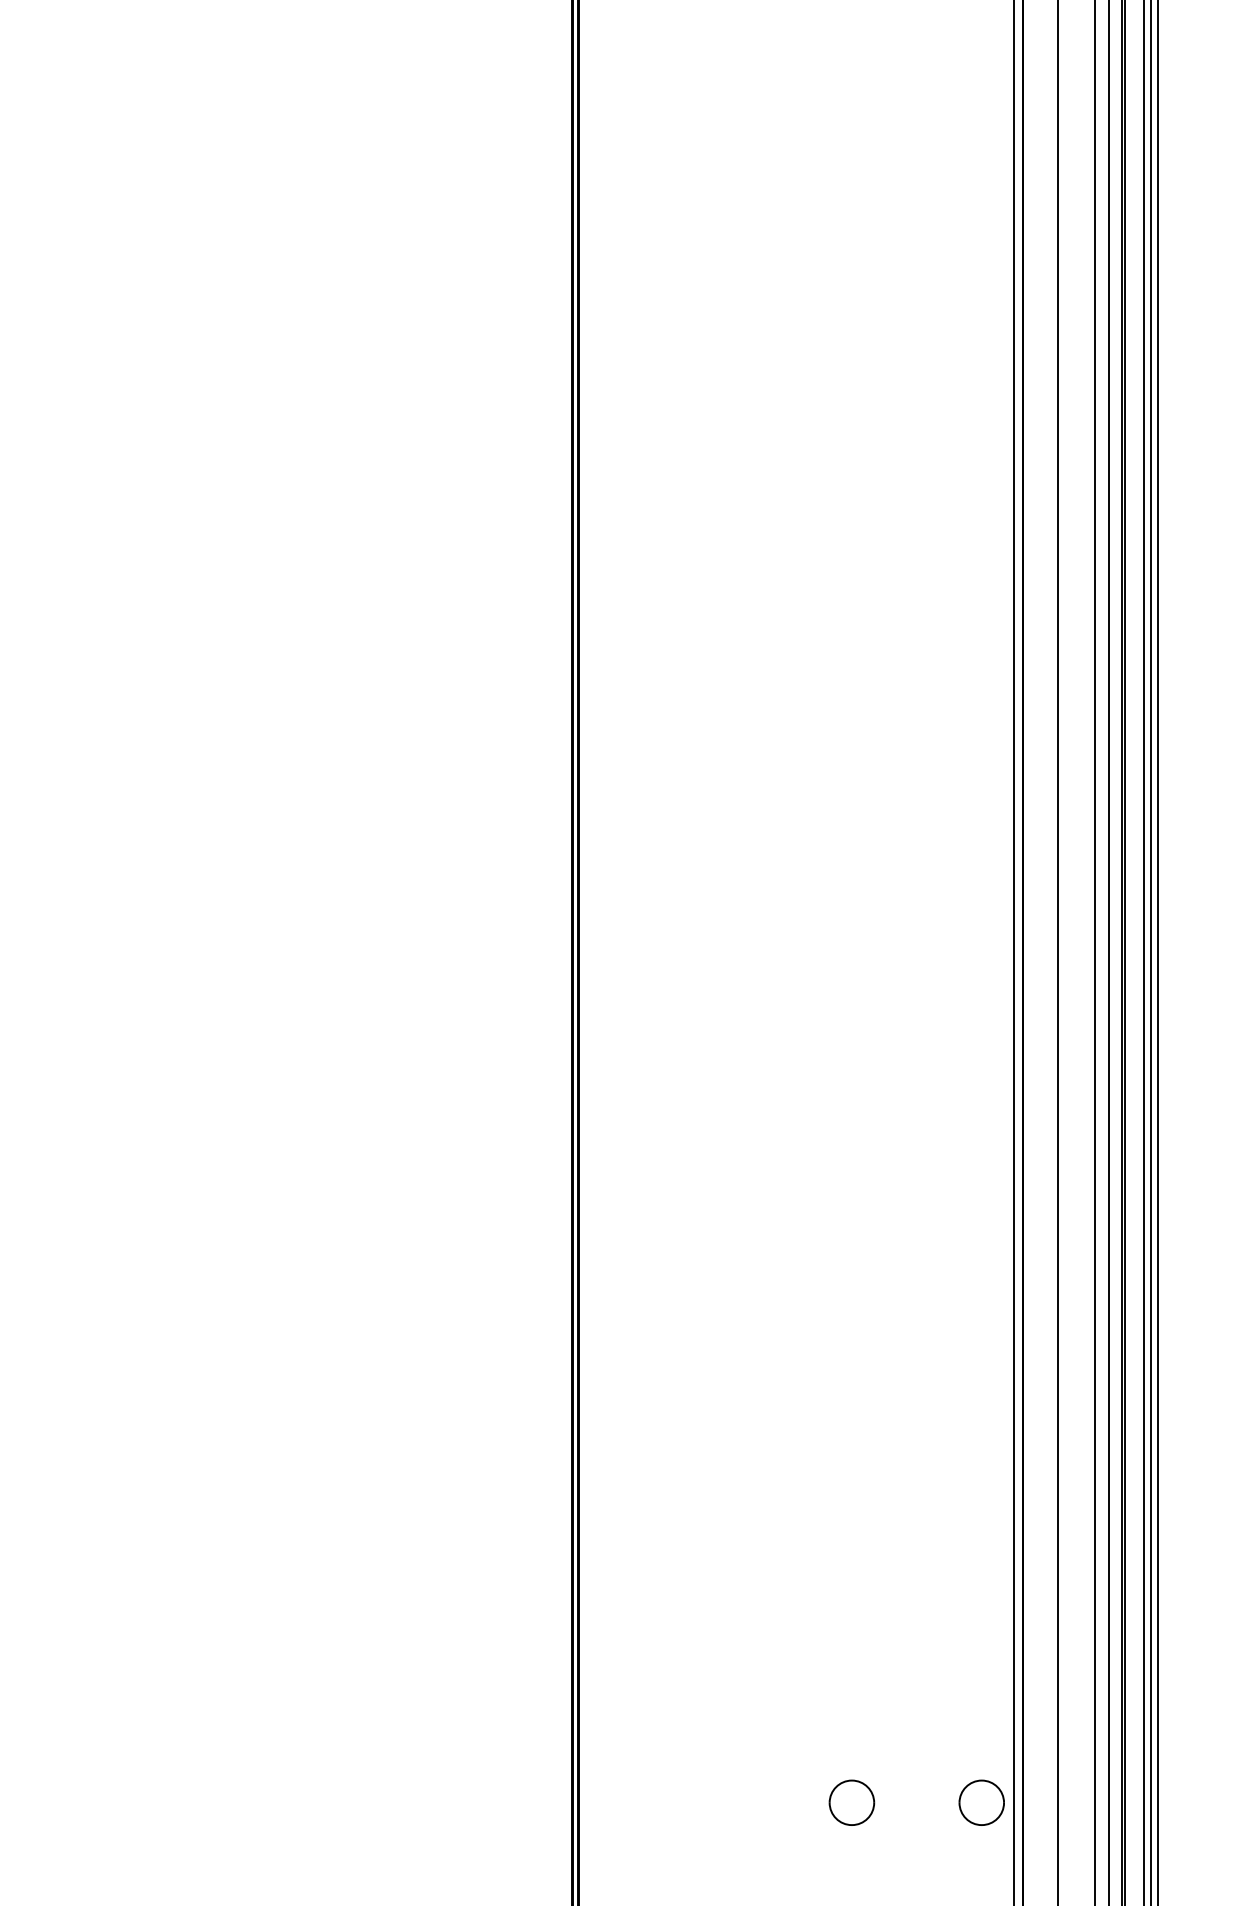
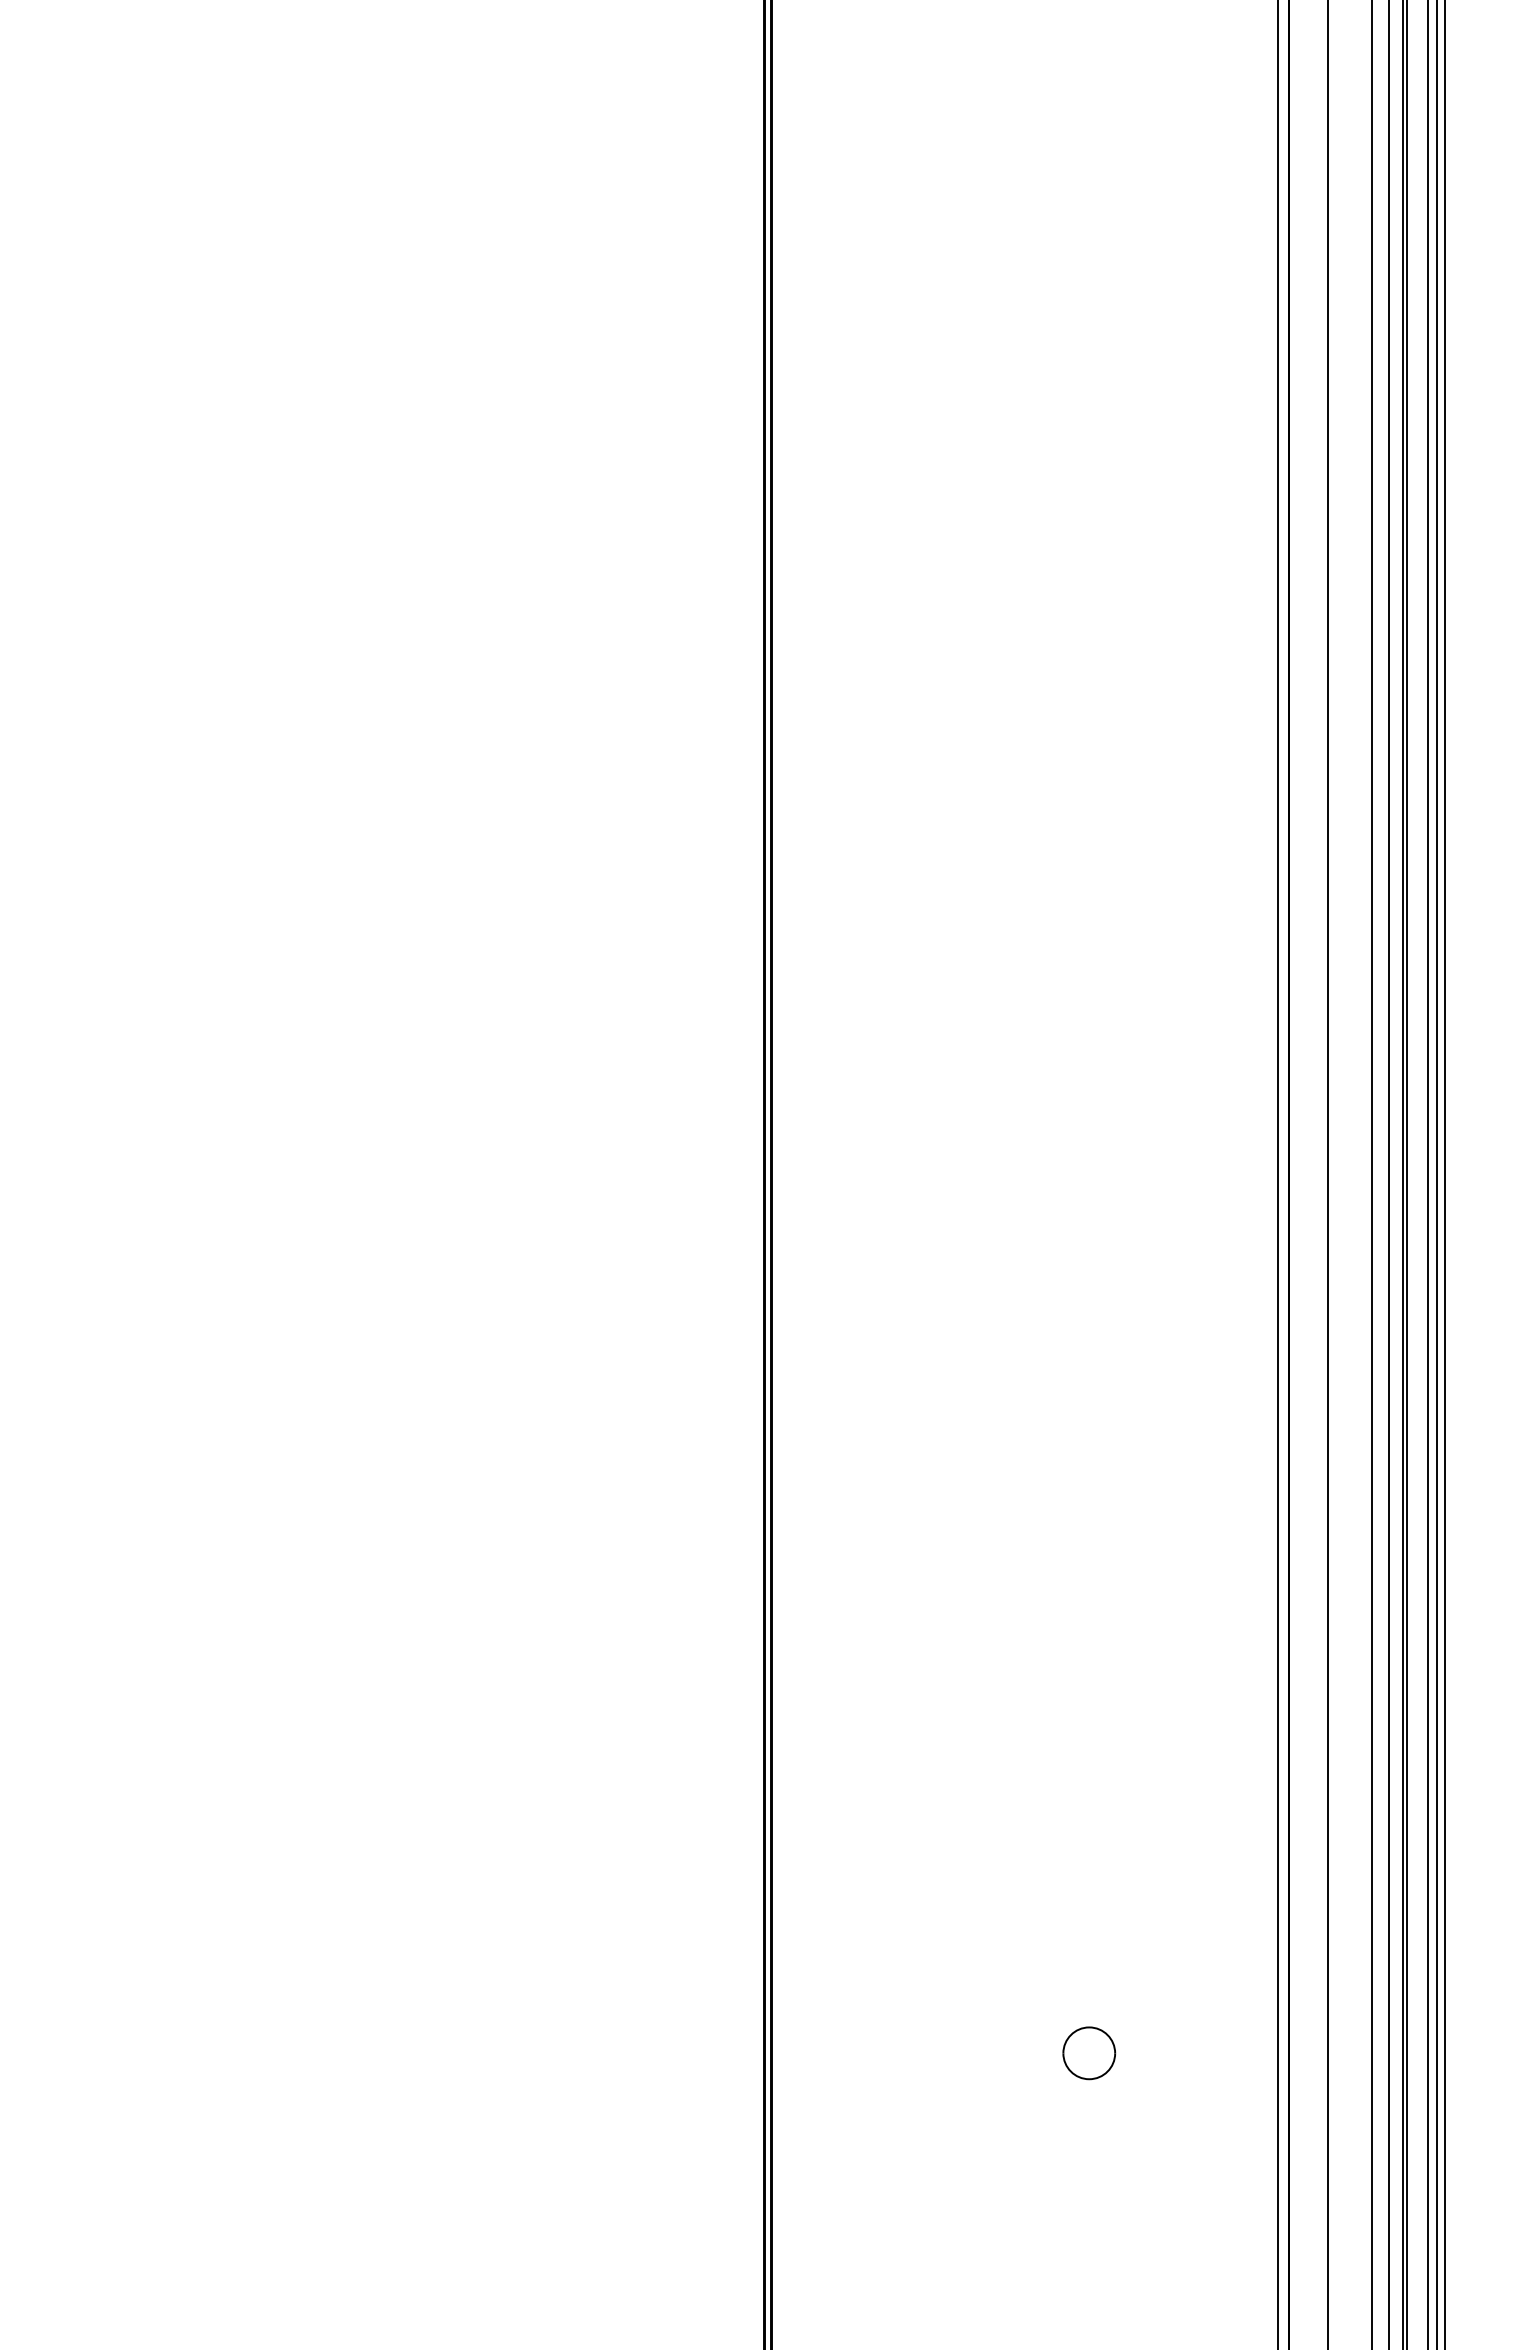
part: (981, 1802) -> (1240, 2053), removed

